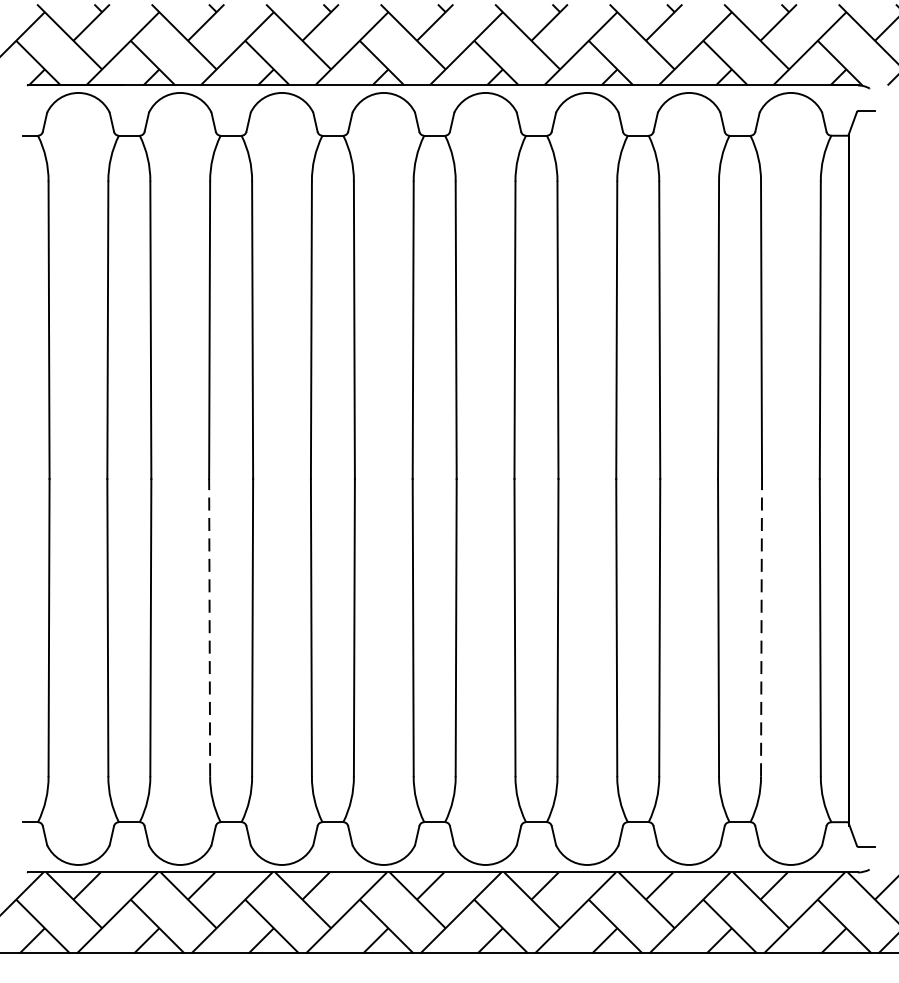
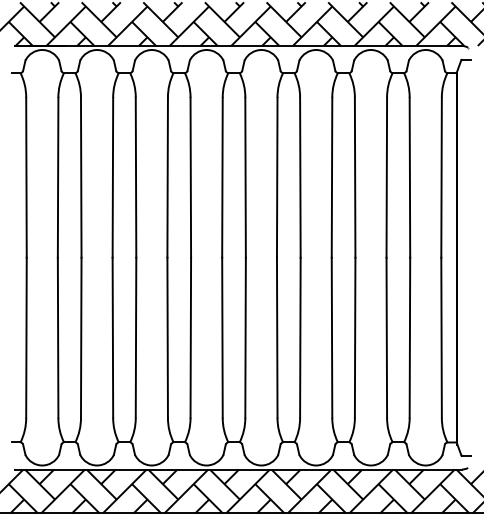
line: (208, 627) -> (112, 337), dashed -> solid
line: (760, 627) -> (409, 337), dashed -> solid

